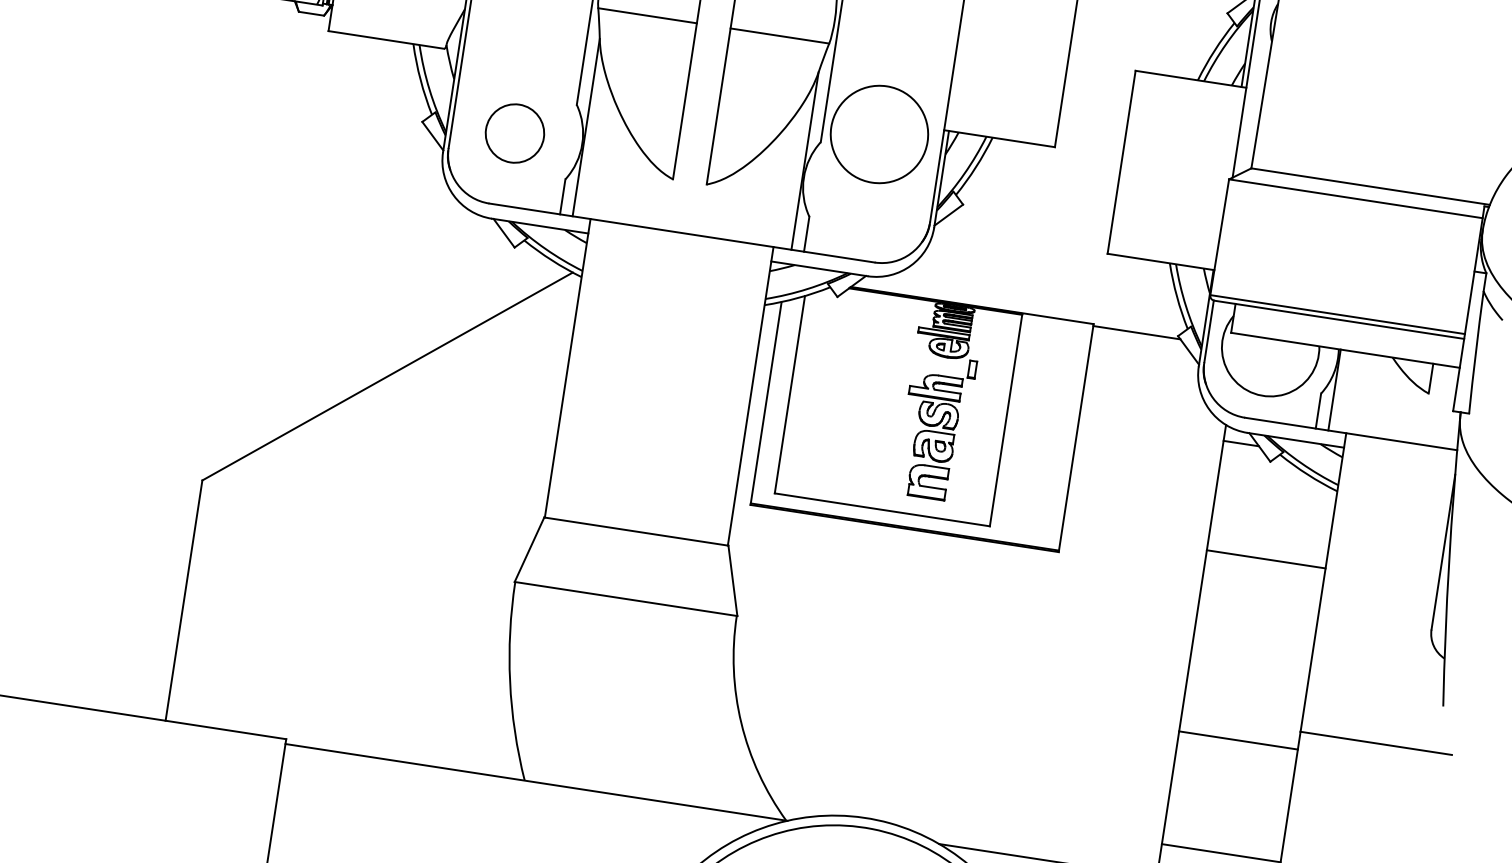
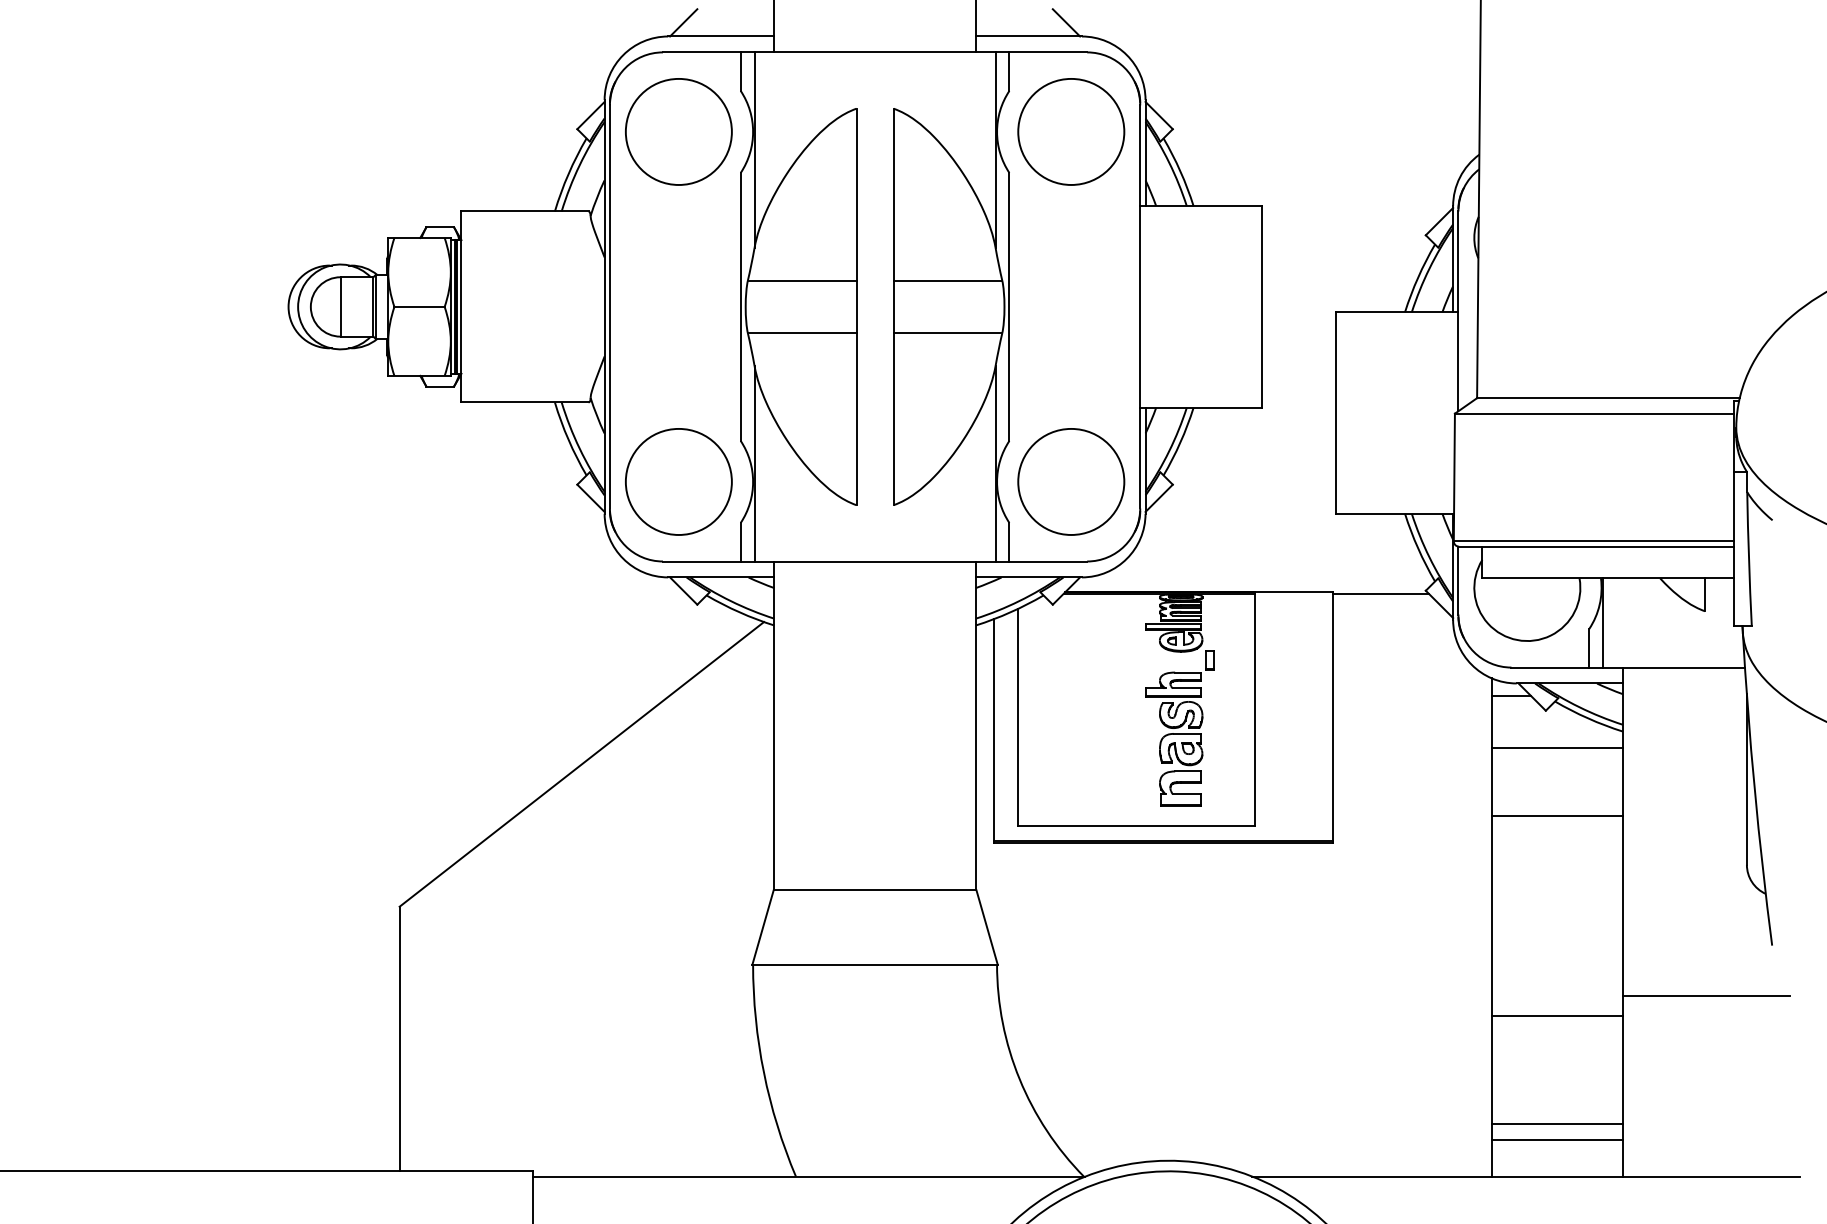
circle: (514, 133) -> (678, 481), size x1.67
circle: (879, 134) -> (1071, 481), moved
line: (1275, 496) -> (1557, 747), added
line: (1223, 839) -> (1557, 1124), added

